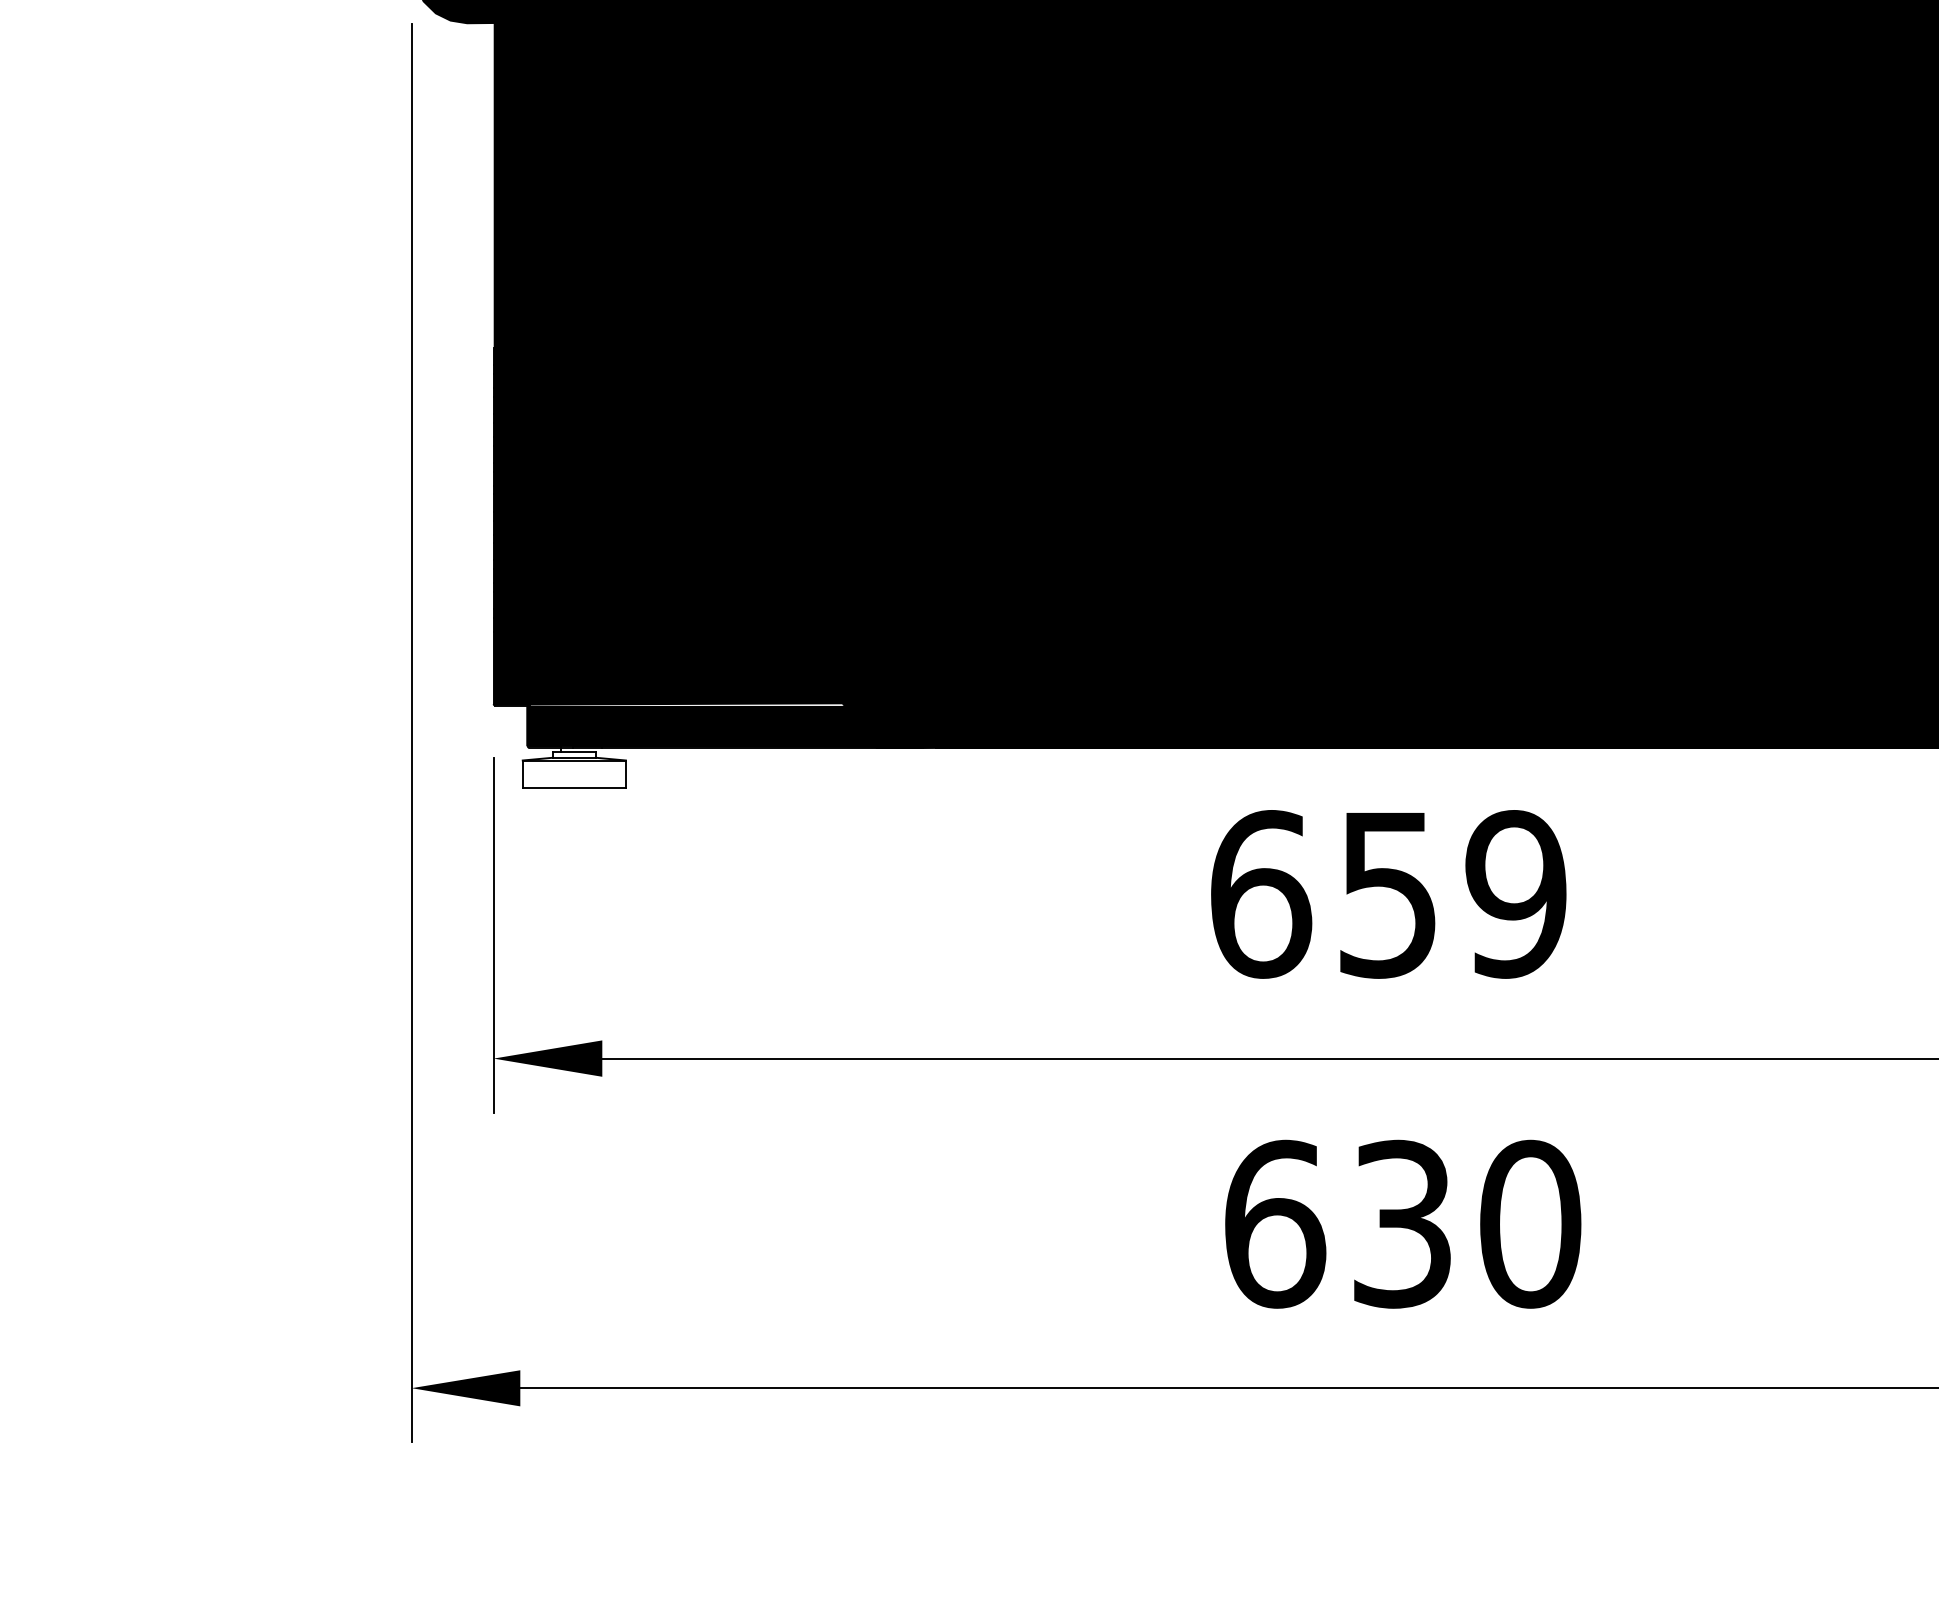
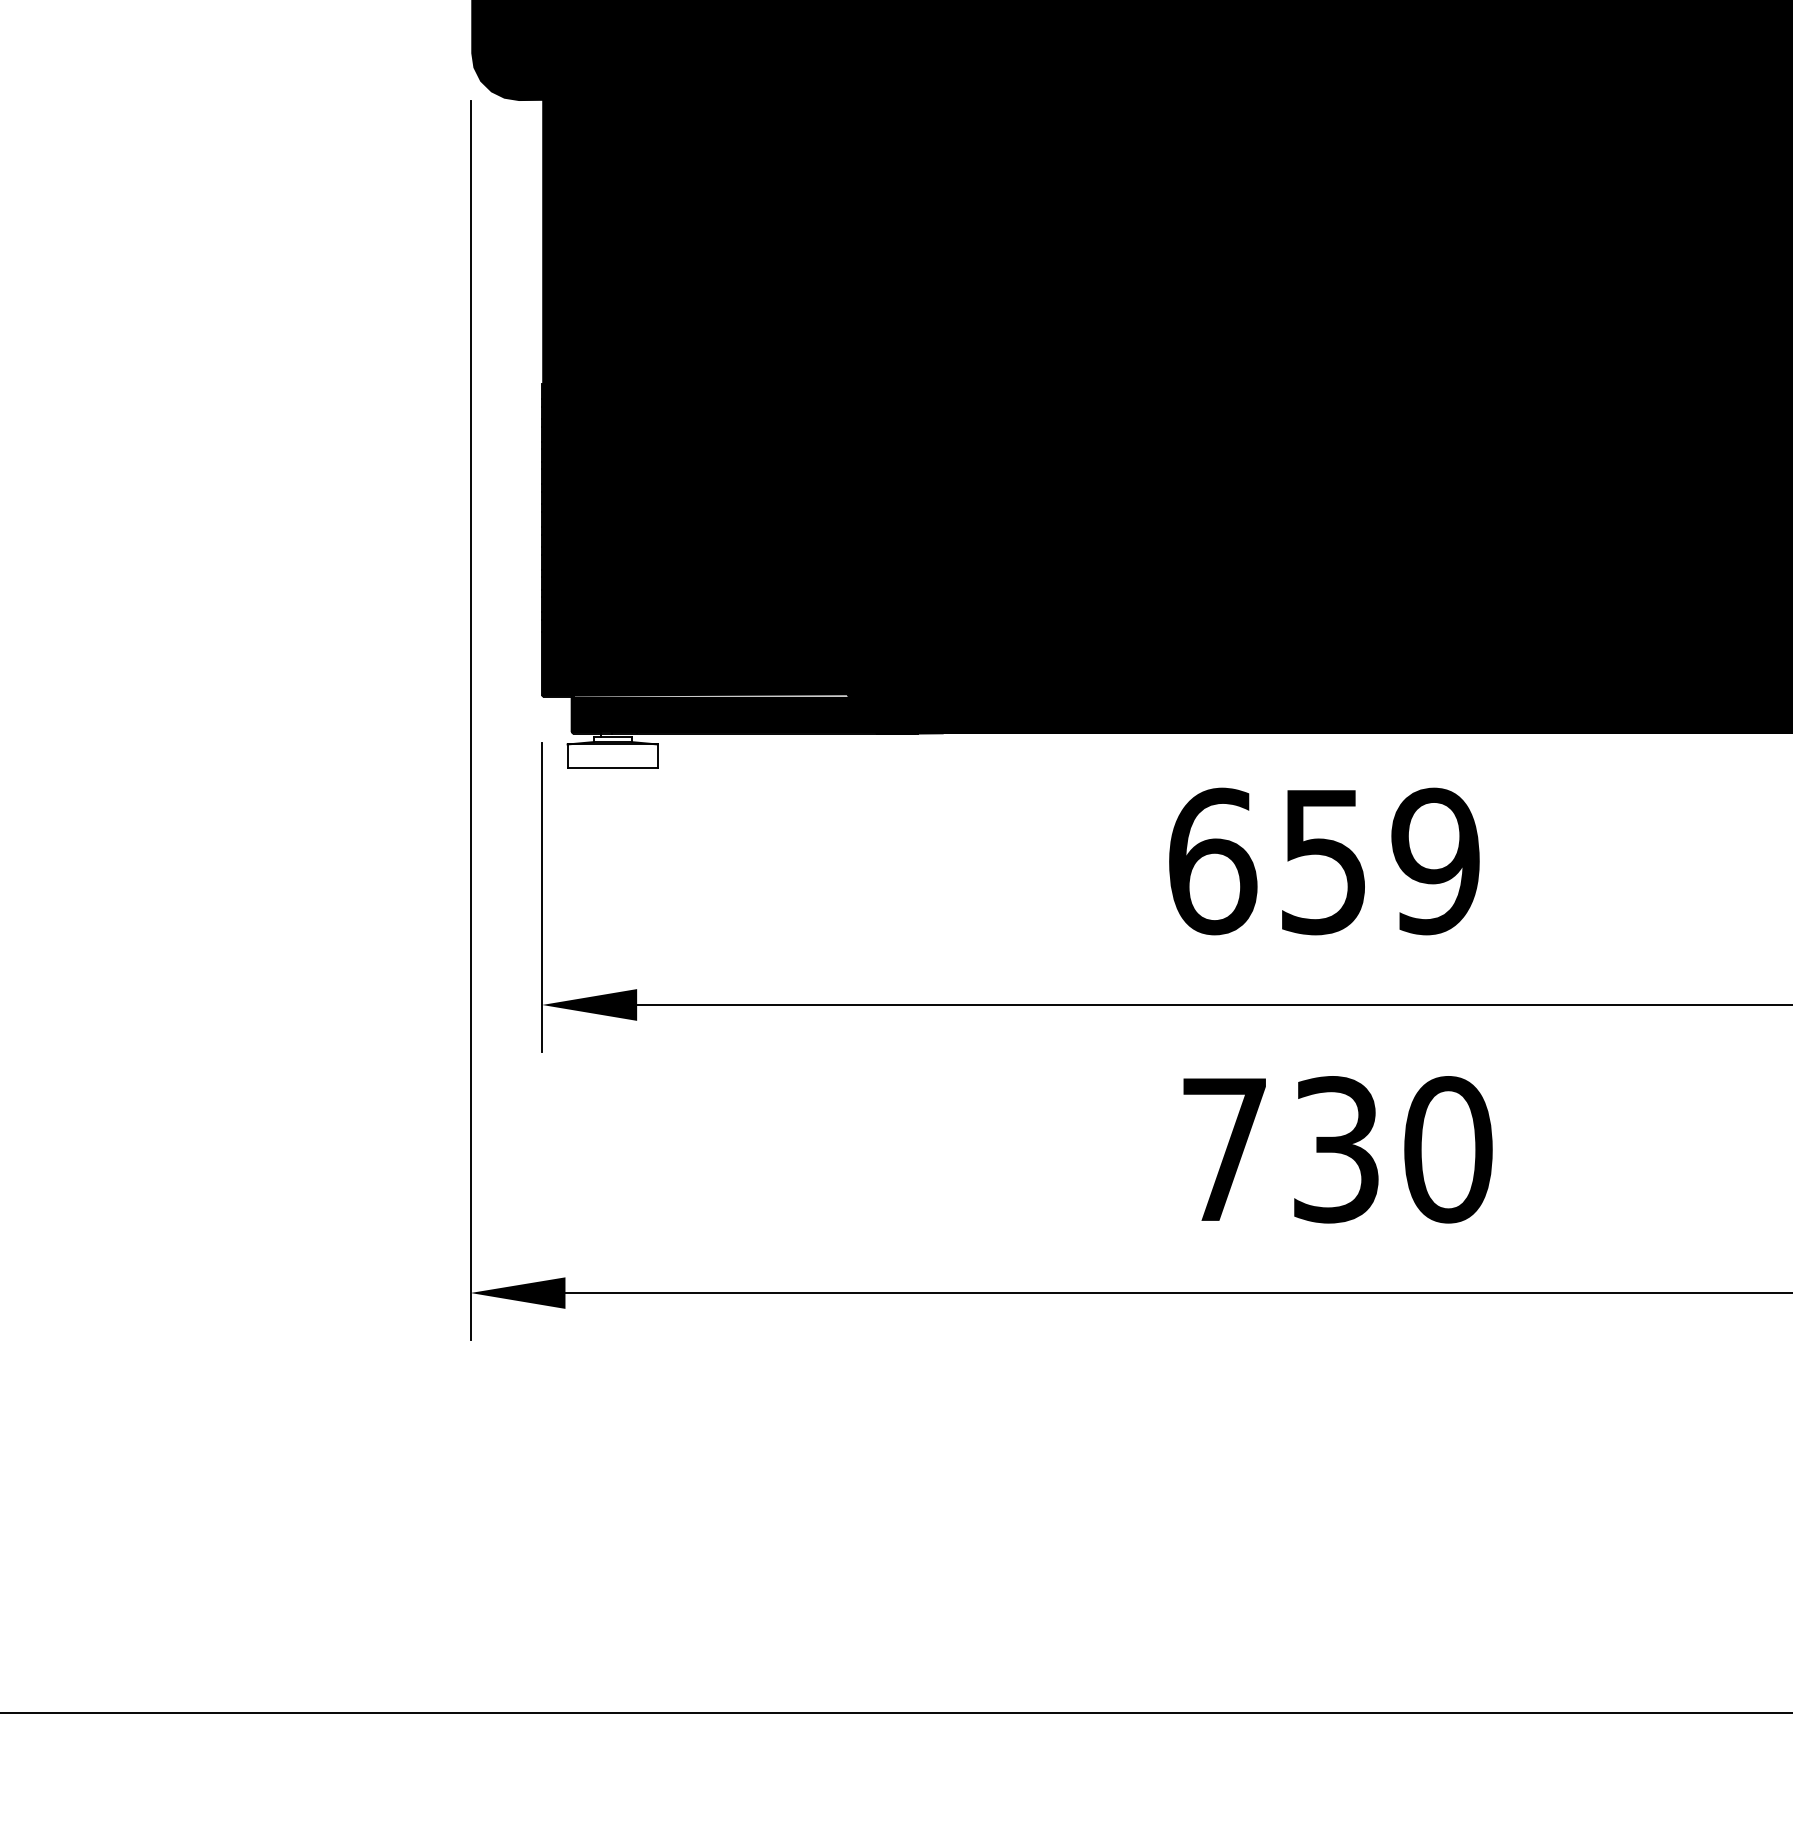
text: (1275, 1223) -> (1225, 1149), 630 -> 730

